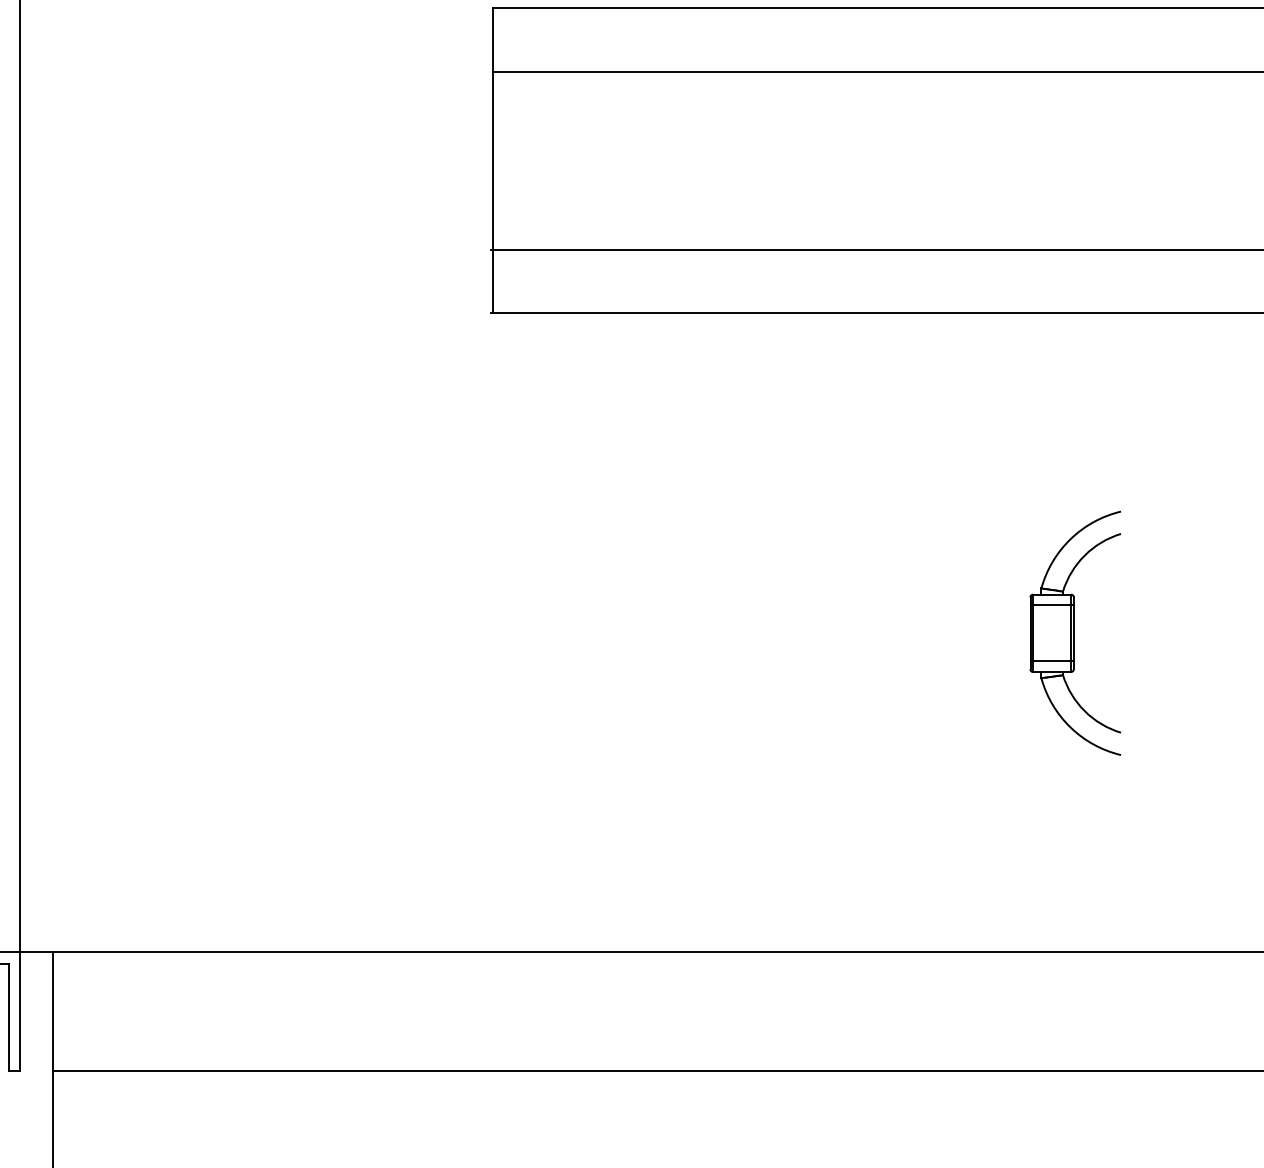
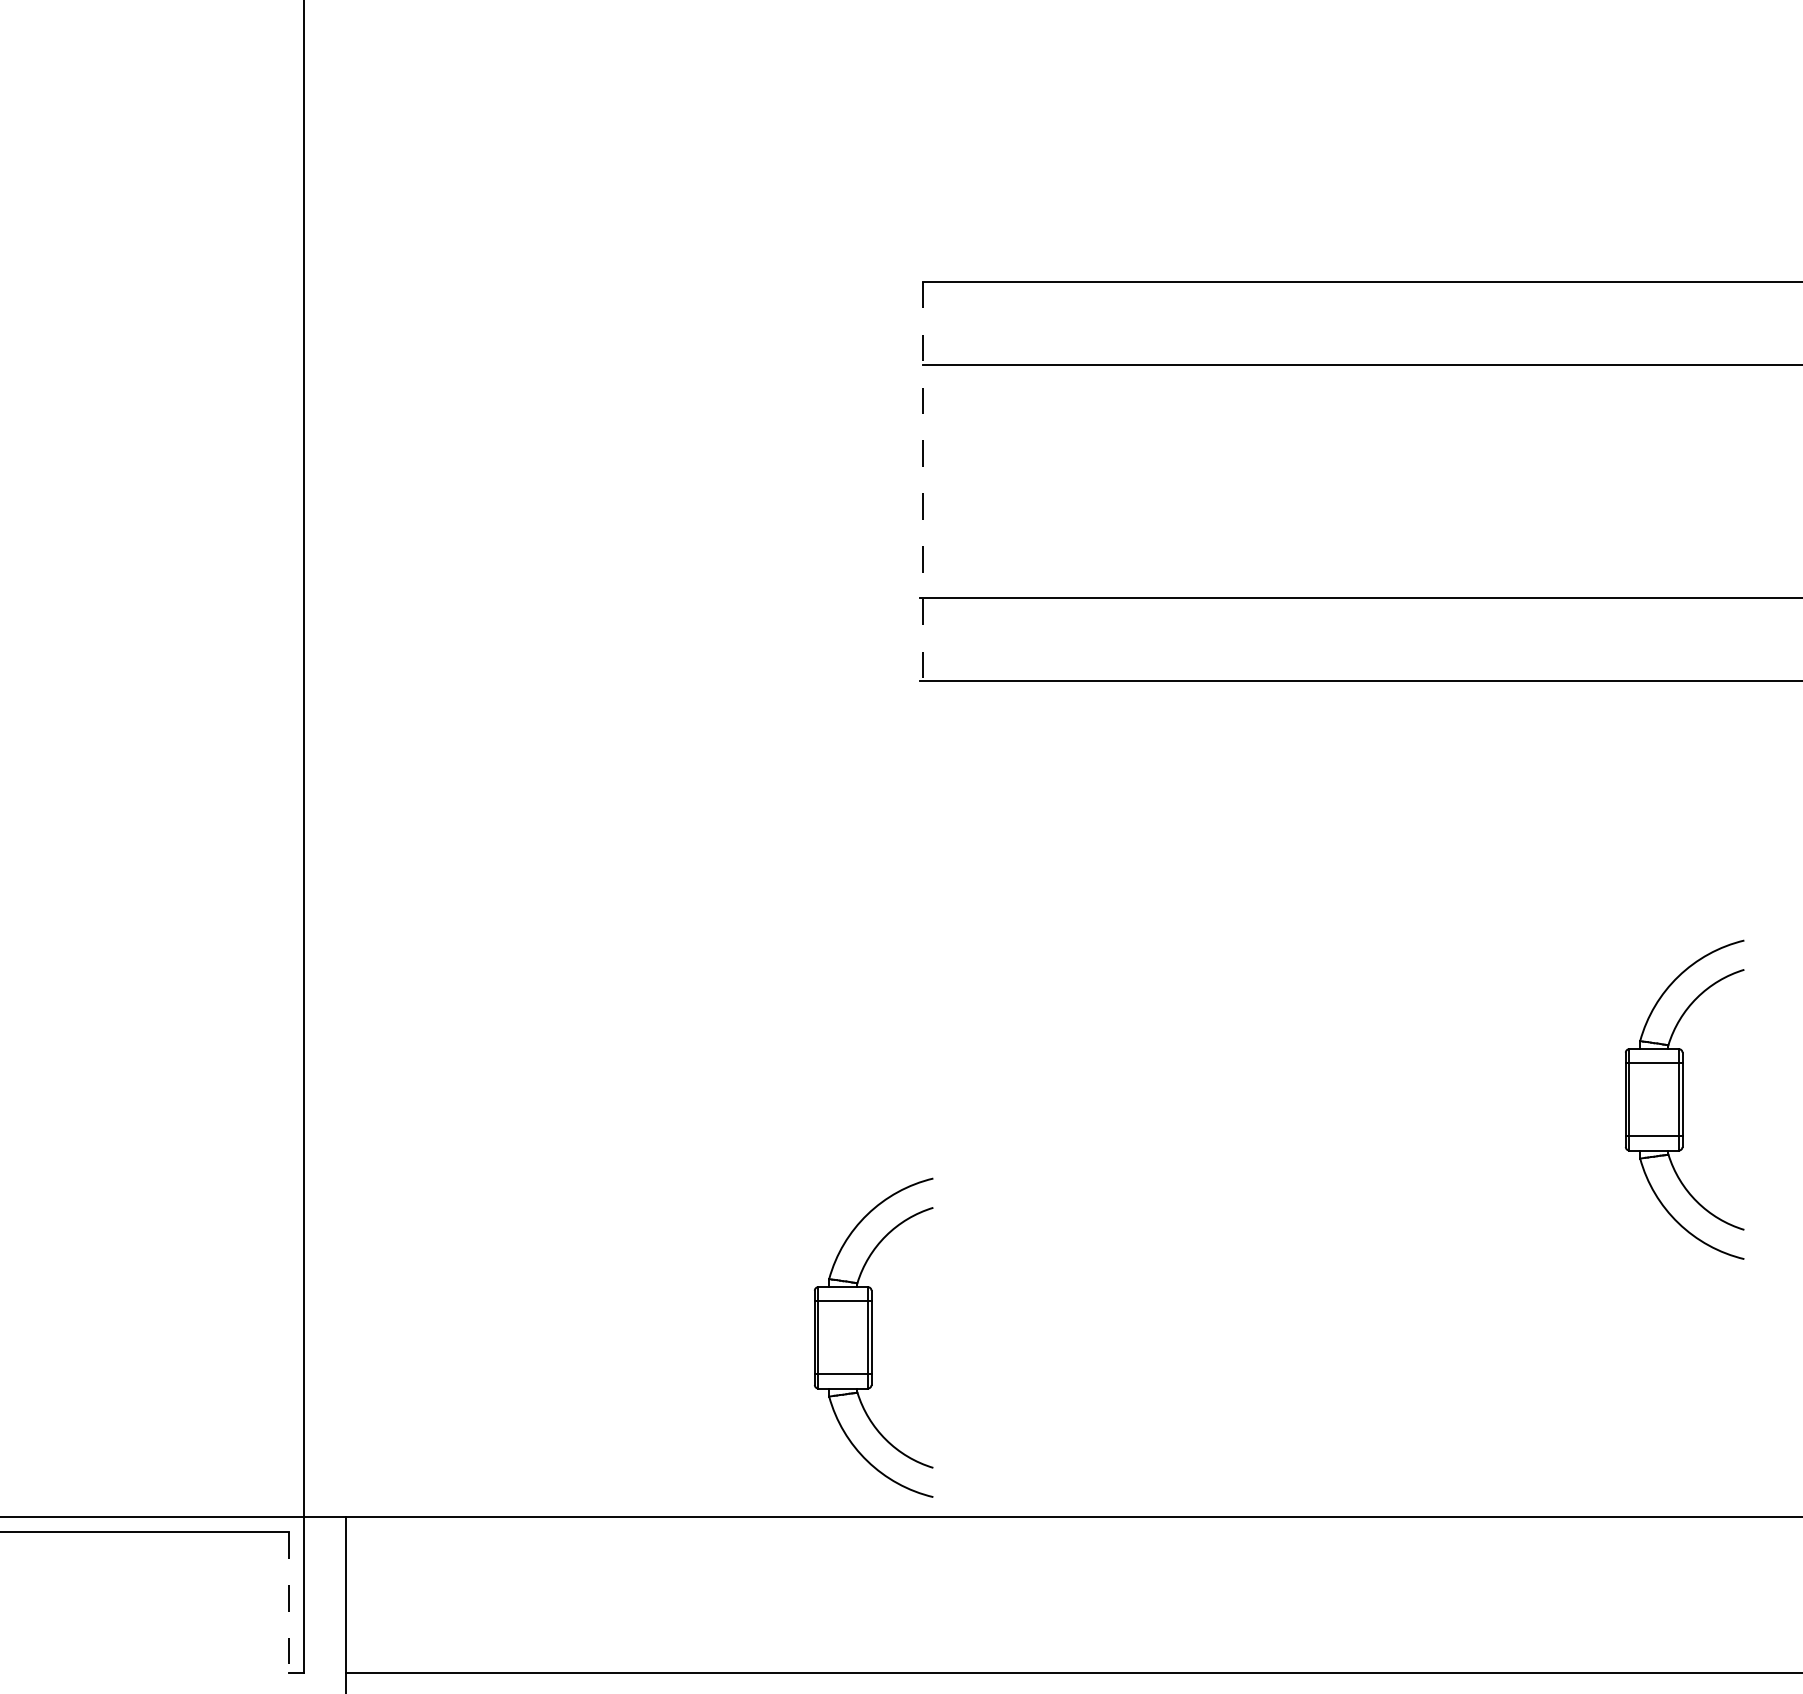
line: (493, 160) -> (923, 481), solid -> dashed
part: (455, 814) -> (873, 1337), added
line: (8, 1018) -> (288, 1603), solid -> dashed

